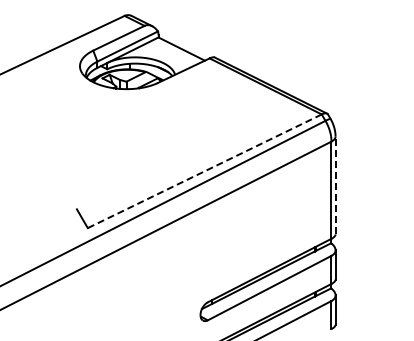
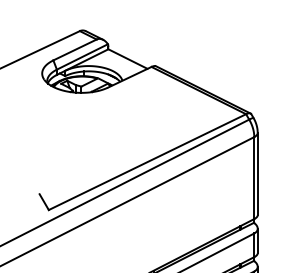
line: (204, 171) -> (147, 162), dashed -> solid
line: (335, 185) -> (257, 174), dashed -> solid

